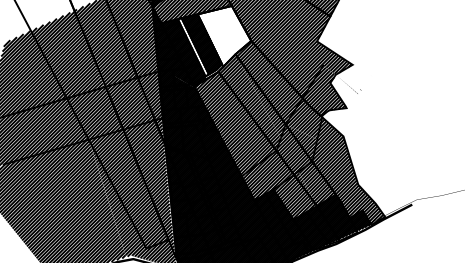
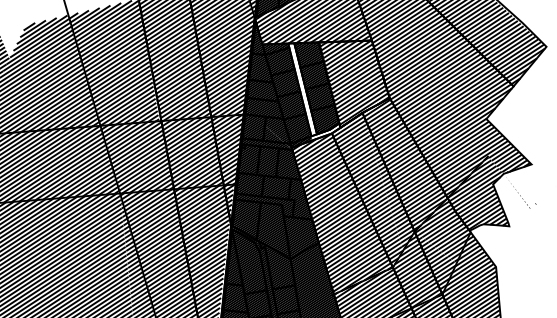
hatch: (223, 35) -> (350, 81), added

